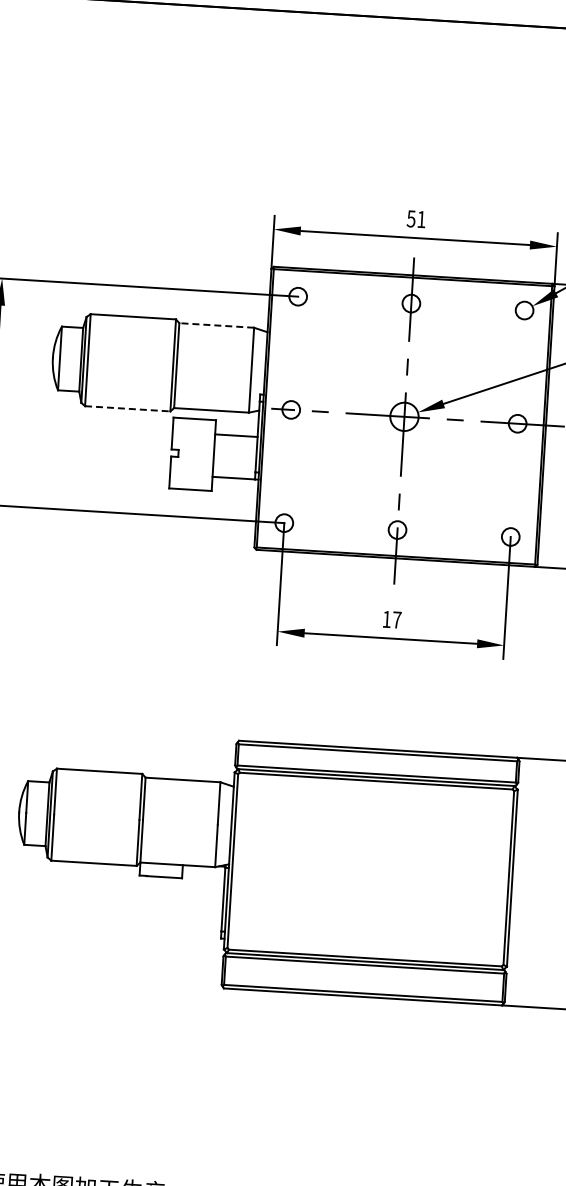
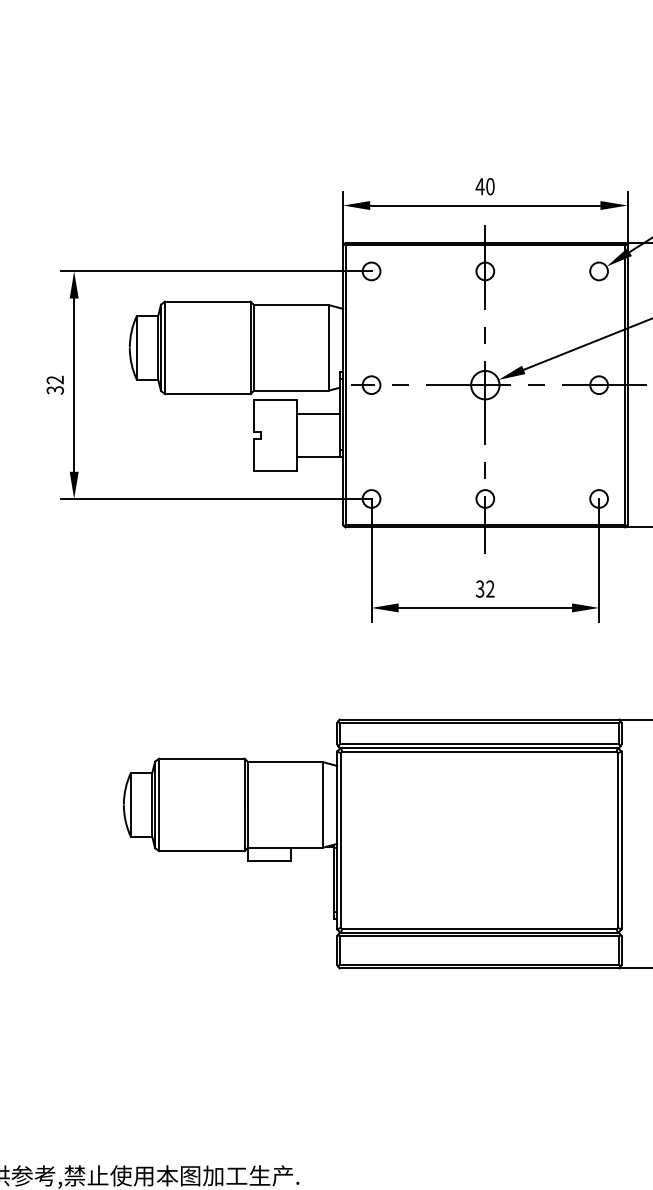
text: (415, 219) -> (484, 186), 51 -> 40
line: (216, 325) -> (291, 305), dashed -> solid
line: (127, 409) -> (207, 394), dashed -> solid
text: (391, 619) -> (484, 588), 17 -> 32

